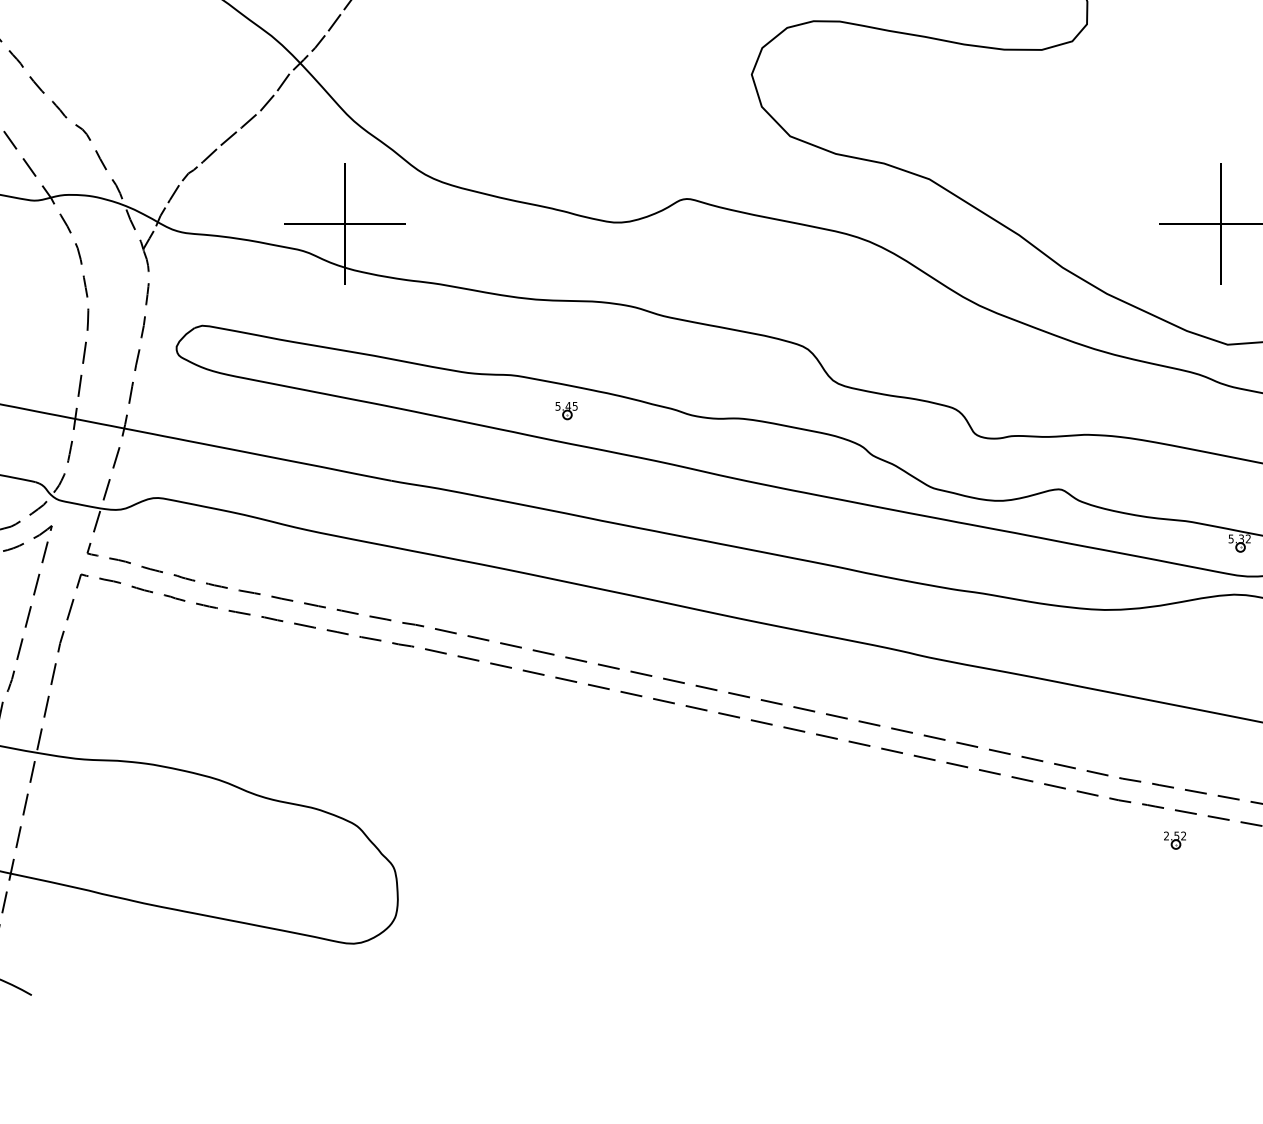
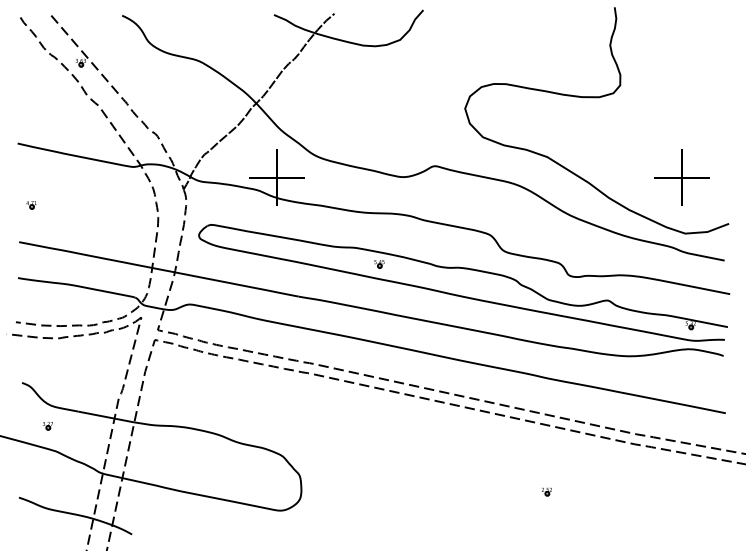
part: (1174, 839) -> (546, 491), moved

